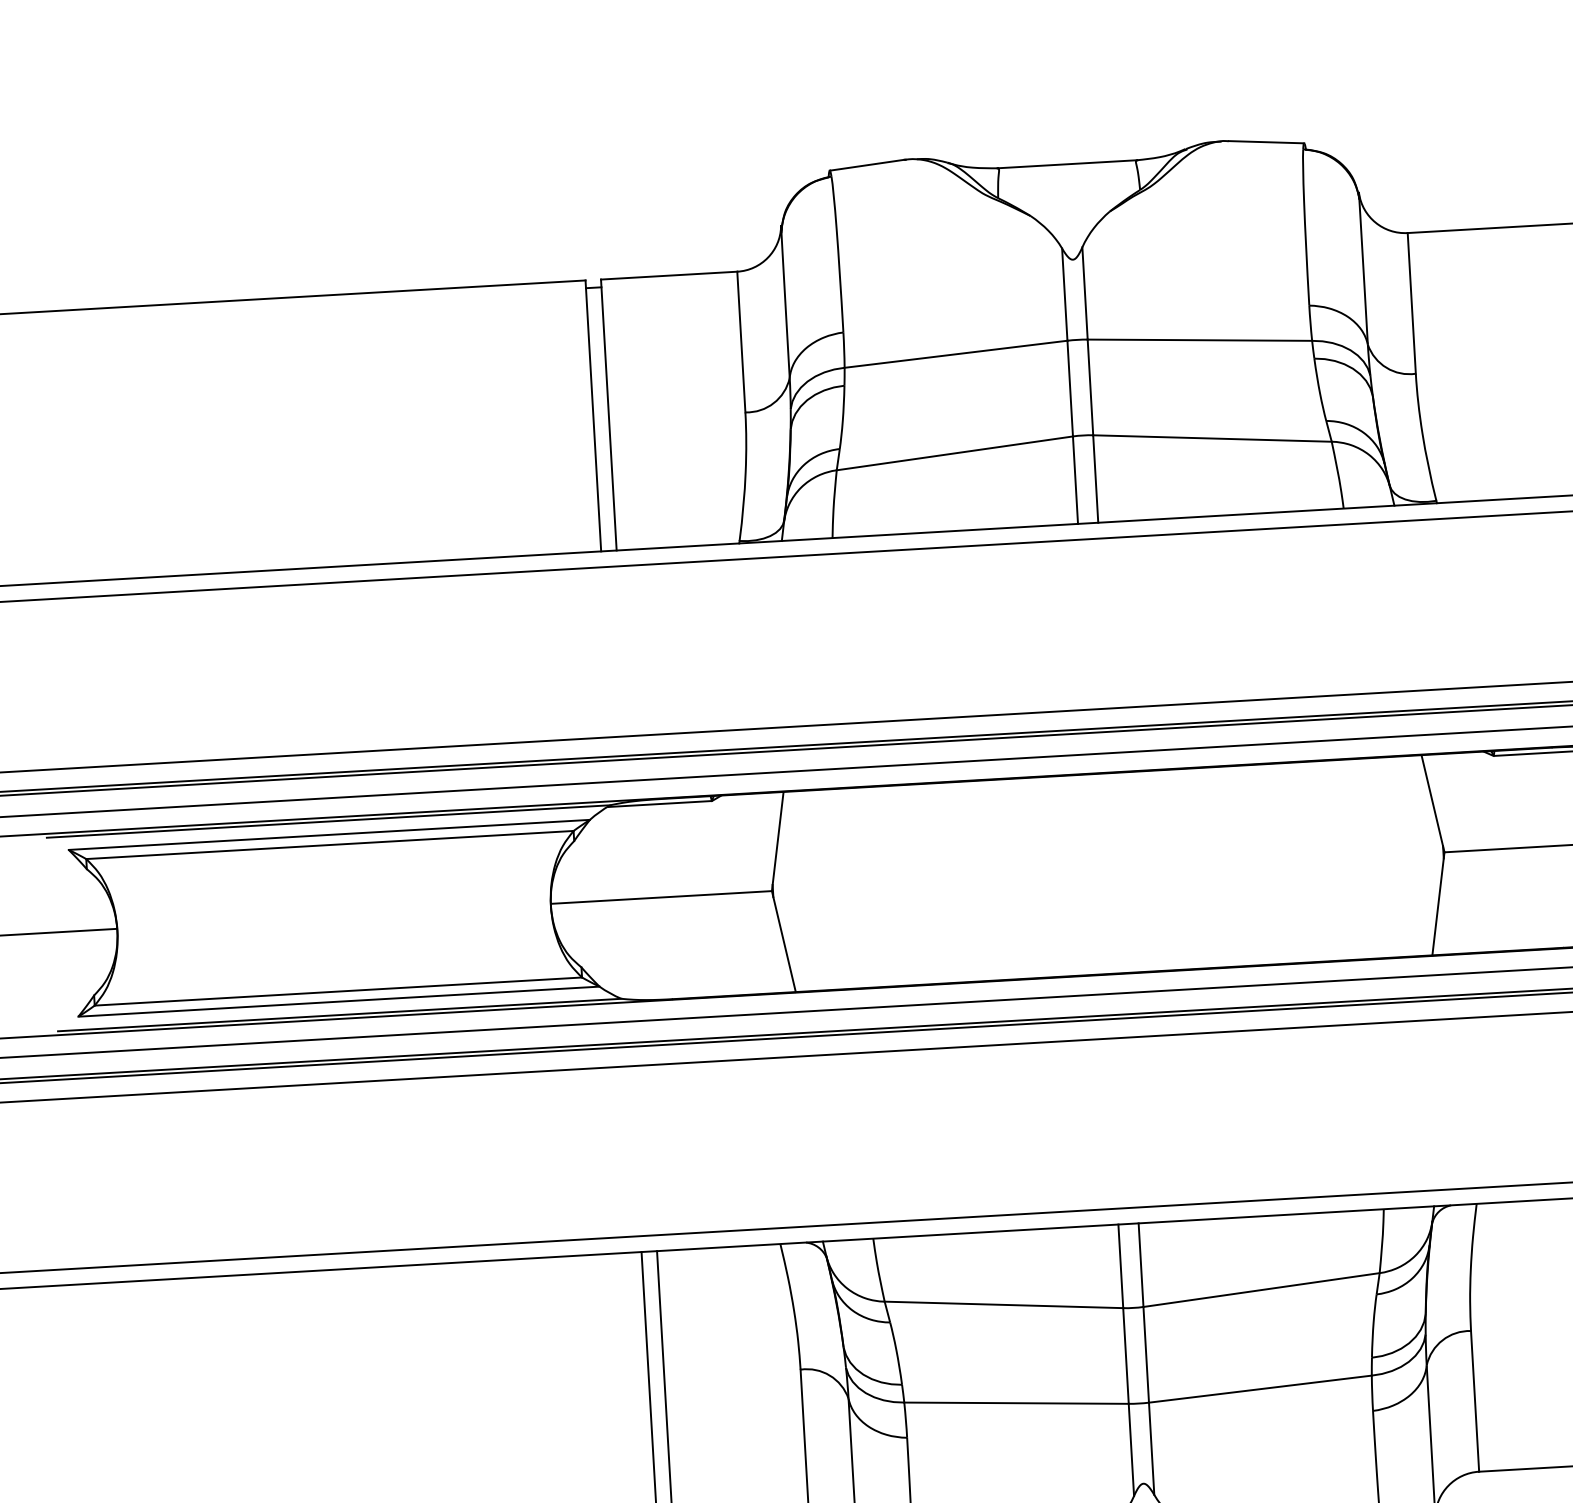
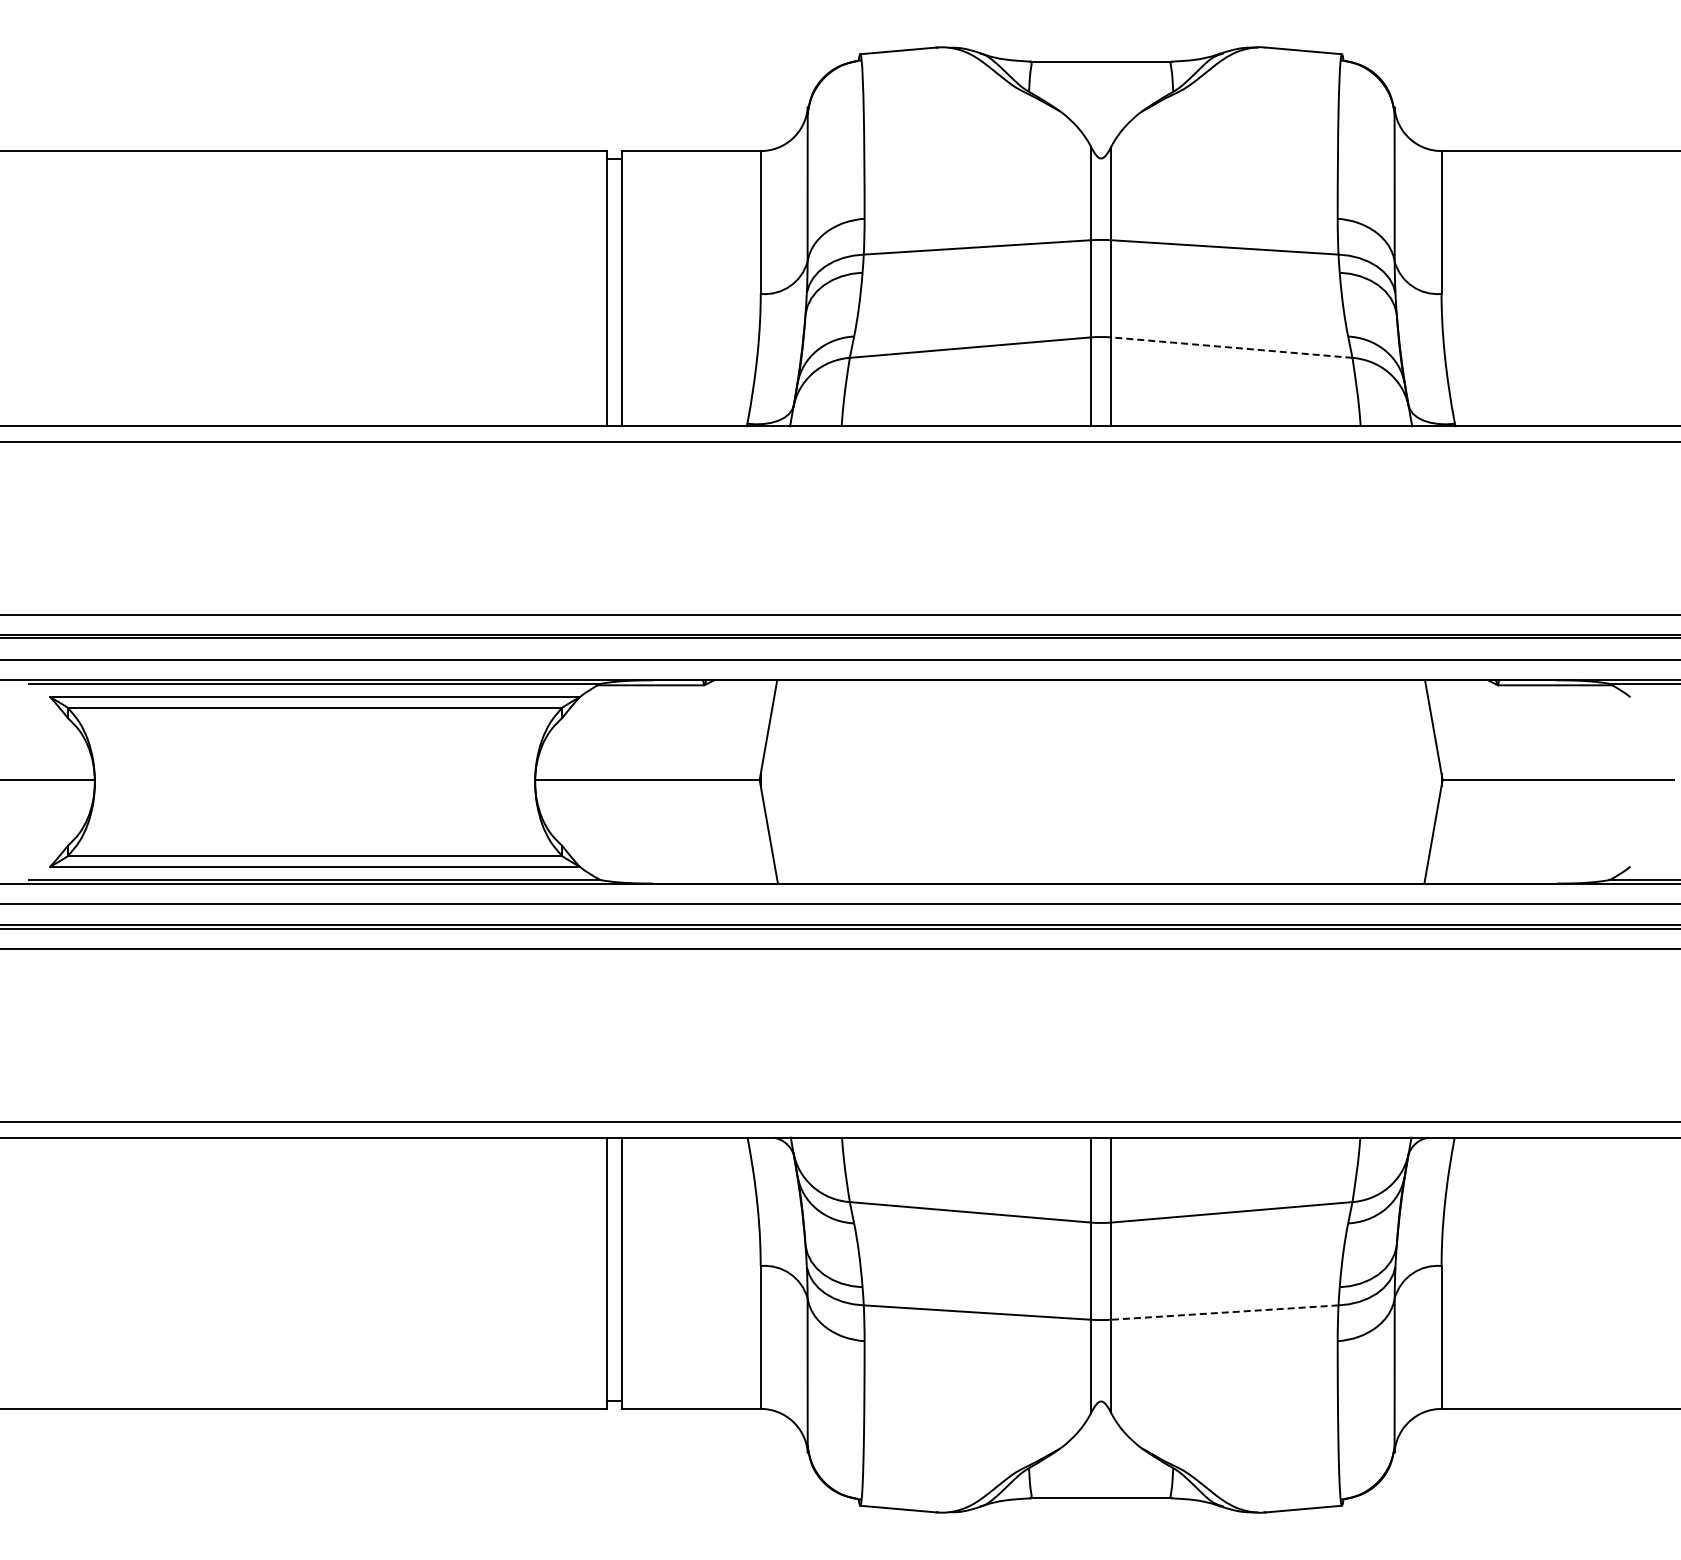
line: (1212, 438) -> (1231, 347), solid -> dashed
line: (1259, 1389) -> (1224, 1312), solid -> dashed

